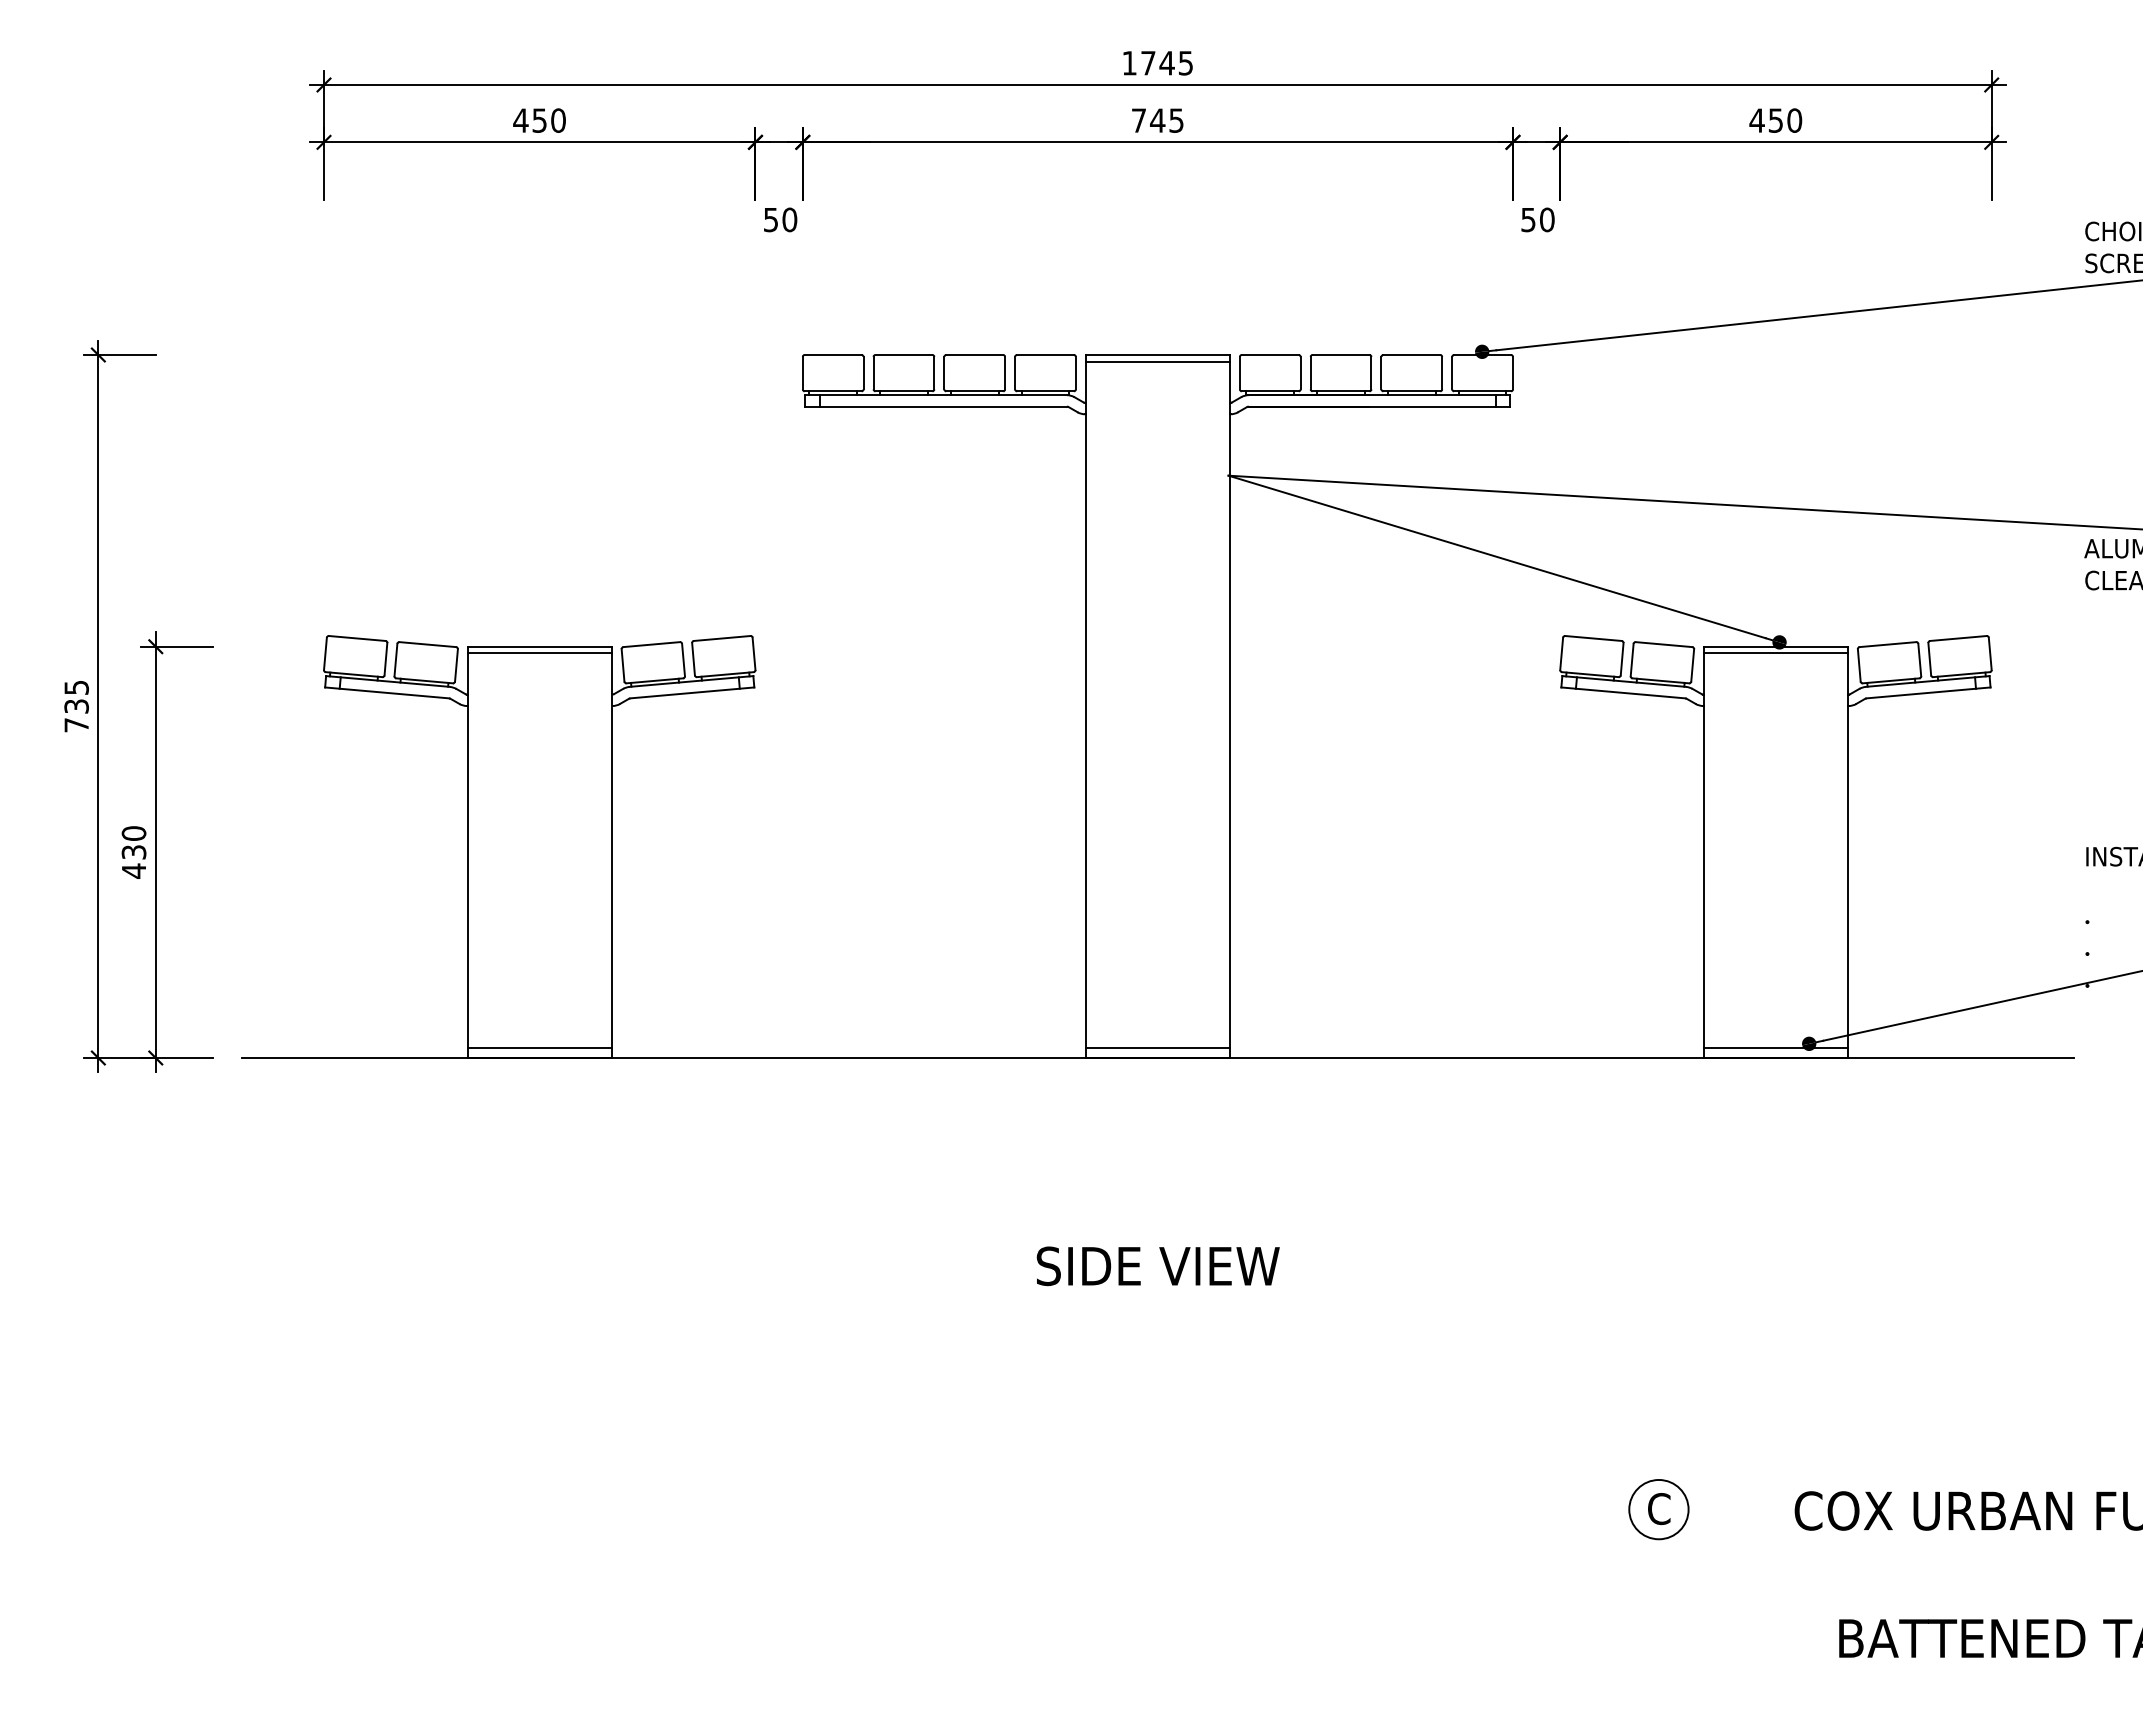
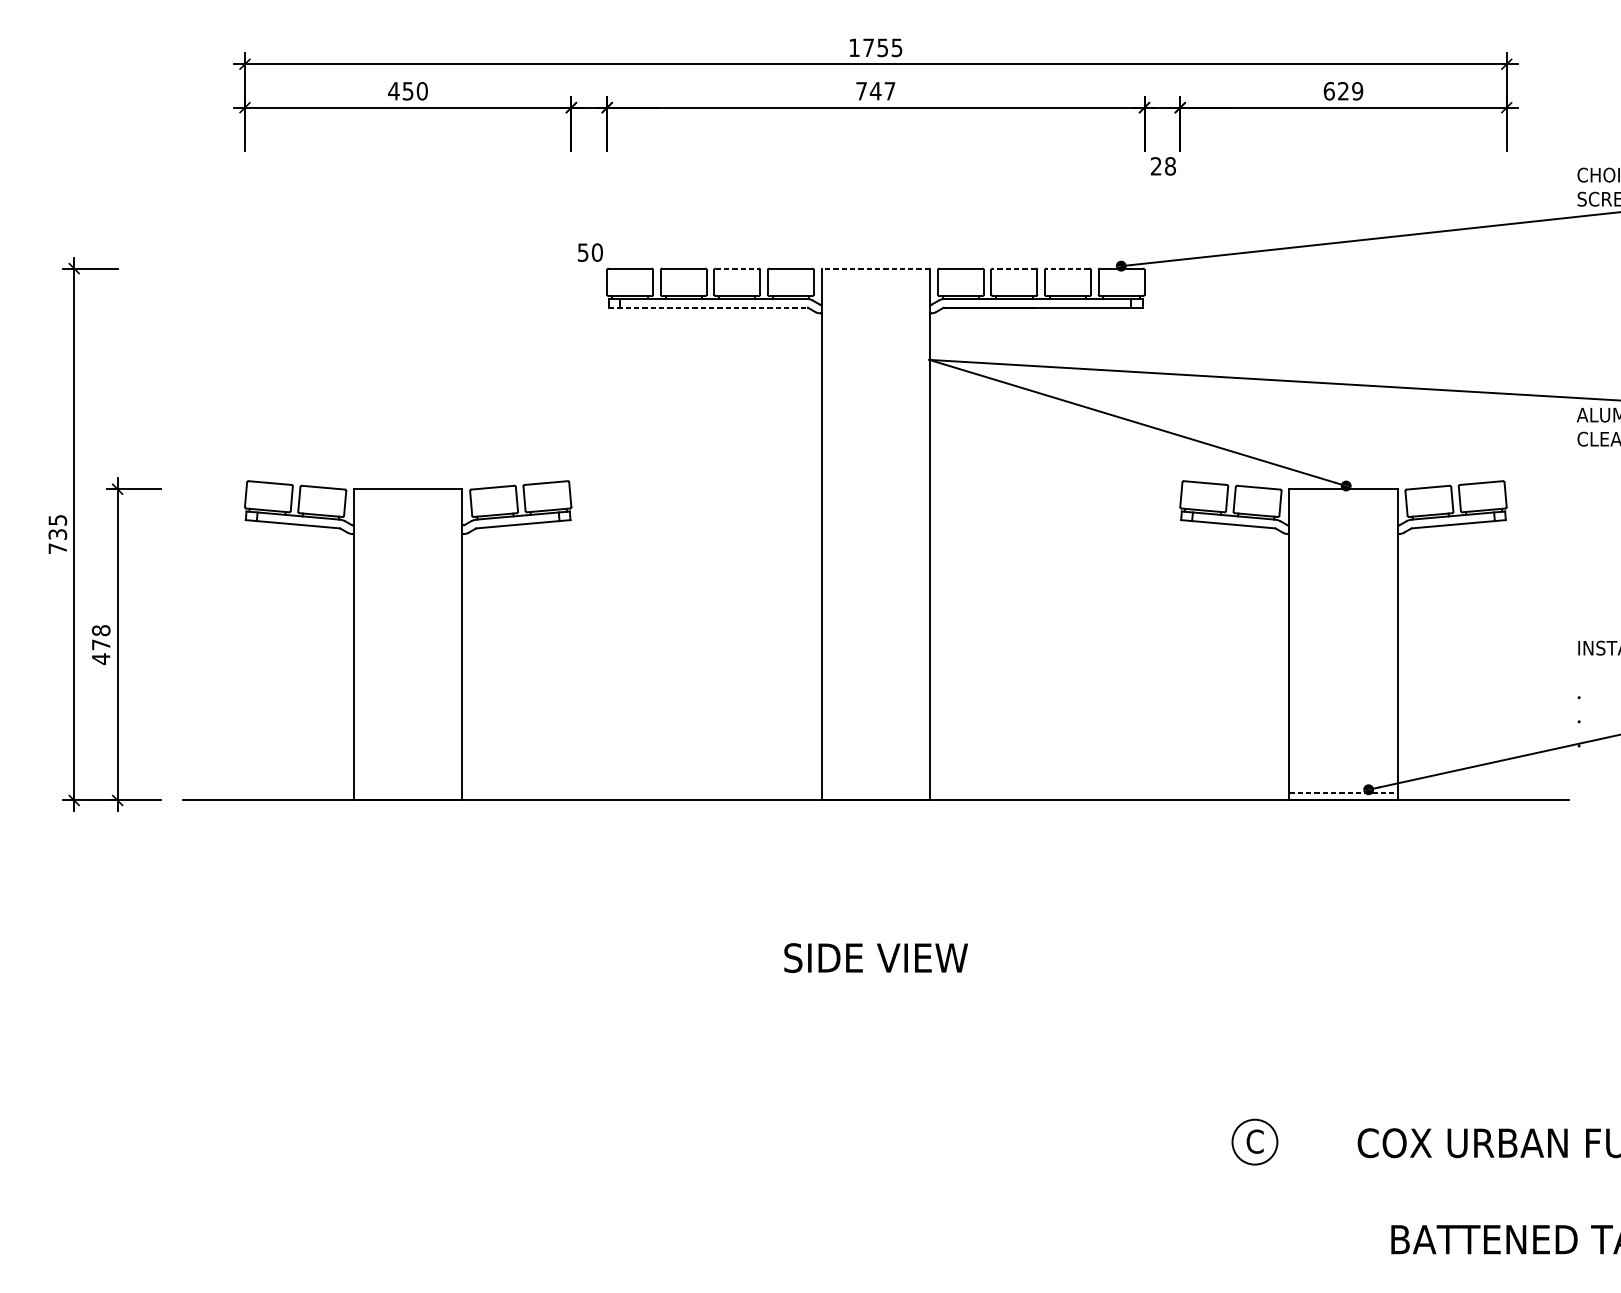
text: (1166, 63) -> (882, 48), 1745 -> 1755
text: (1176, 120) -> (889, 91), 745 -> 747
text: (1775, 120) -> (1343, 91), 450 -> 629
text: (780, 219) -> (590, 252), moved
text: (1537, 219) -> (1163, 166), 50 -> 28
line: (975, 355) -> (737, 268), solid -> dashed
line: (1157, 355) -> (875, 268), solid -> dashed
line: (1340, 355) -> (1014, 268), solid -> dashed
line: (1411, 355) -> (1067, 268), solid -> dashed
line: (1157, 361) -> (875, 273), removed
line: (936, 406) -> (708, 307), solid -> dashed
line: (539, 653) -> (407, 494), removed
line: (1775, 653) -> (1343, 494), removed
text: (133, 842) -> (100, 637), 430 -> 478
line: (539, 1048) -> (407, 793), removed
line: (1157, 1048) -> (875, 793), removed
line: (1776, 1048) -> (1343, 793), solid -> dashed

